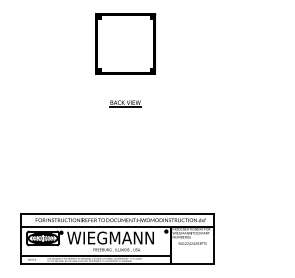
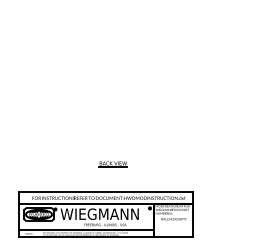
part: (125, 43) -> (113, 38), removed
part: (125, 103) -> (113, 164), moved

